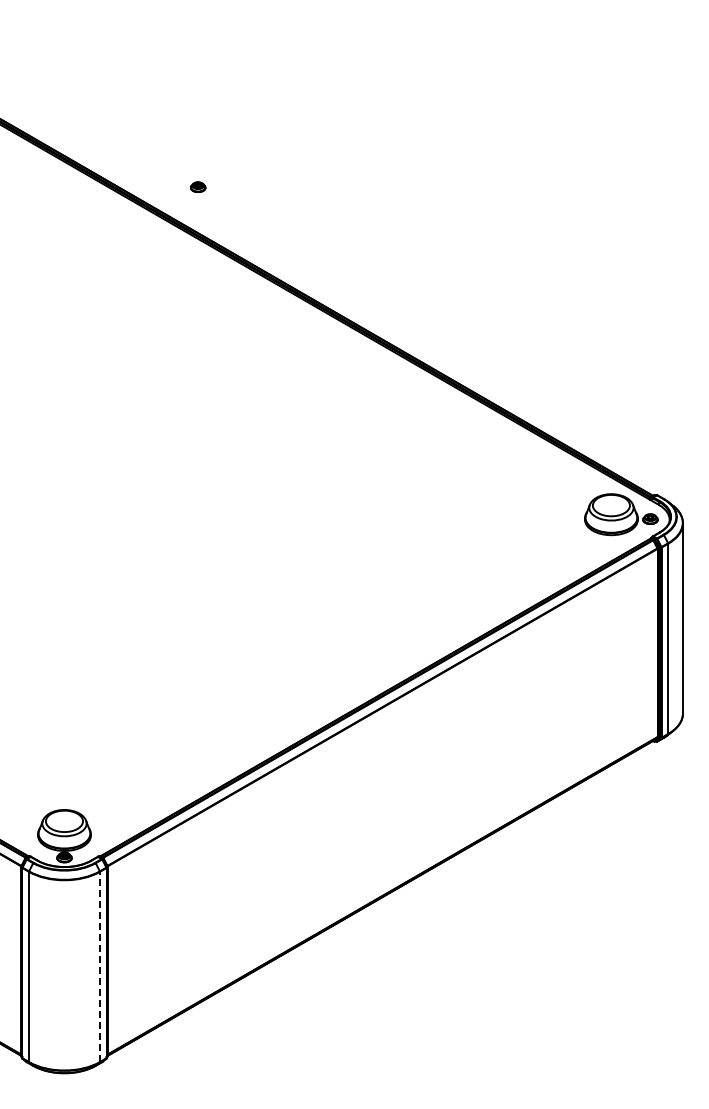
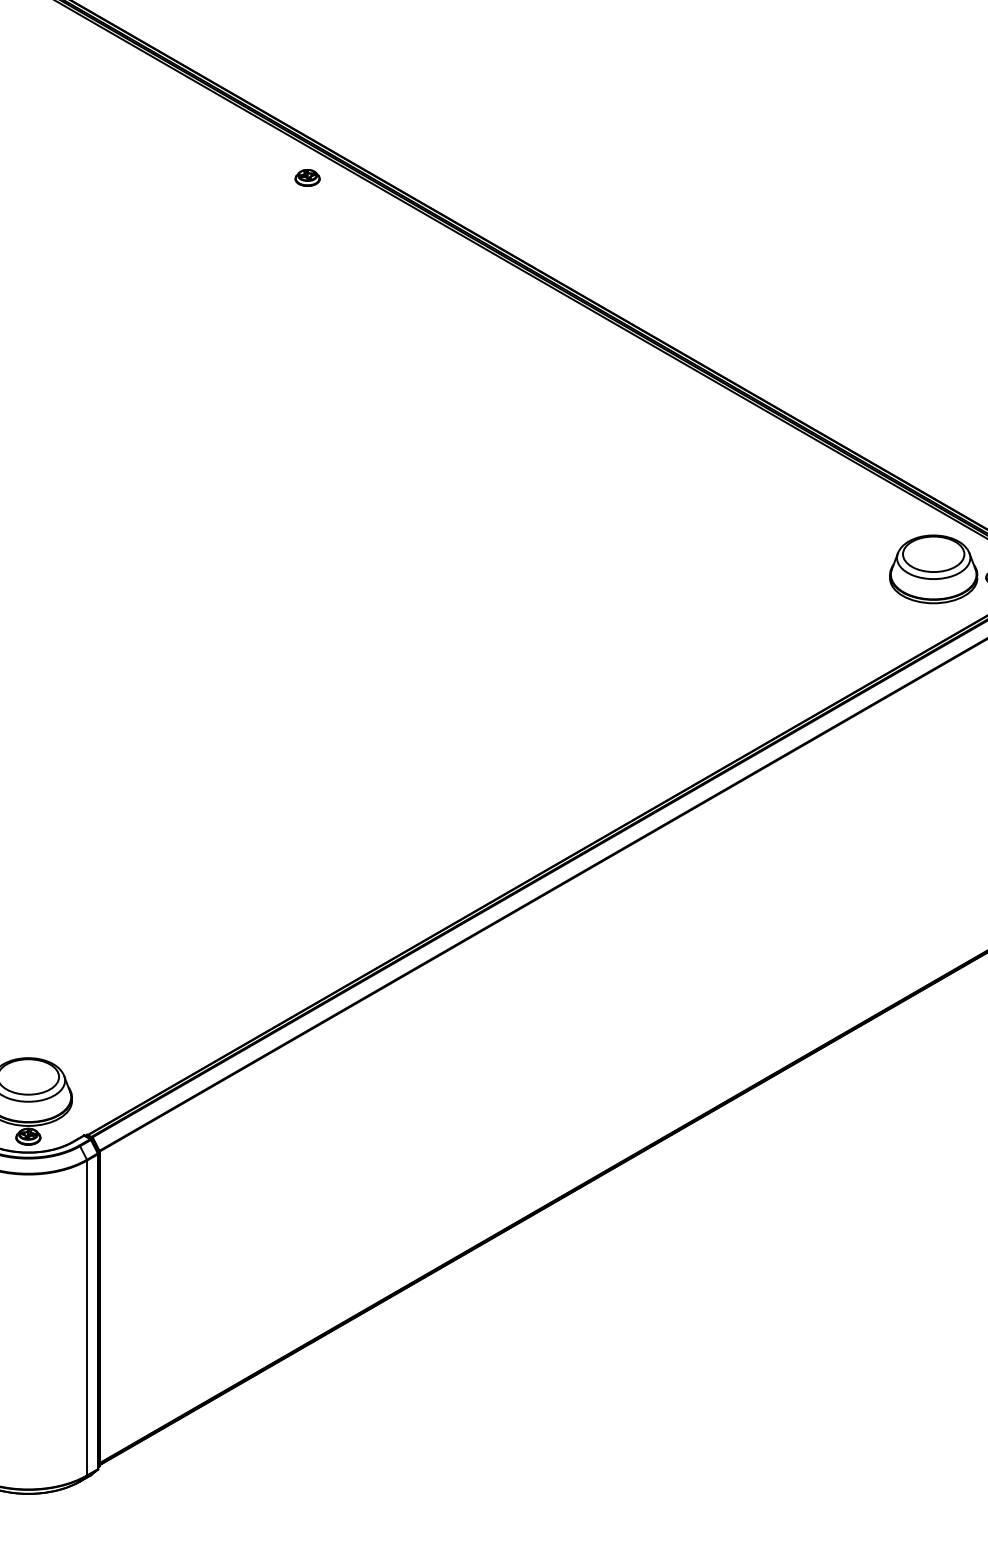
part: (198, 186) -> (308, 176), moved
line: (100, 966) -> (88, 1317), dashed -> solid

